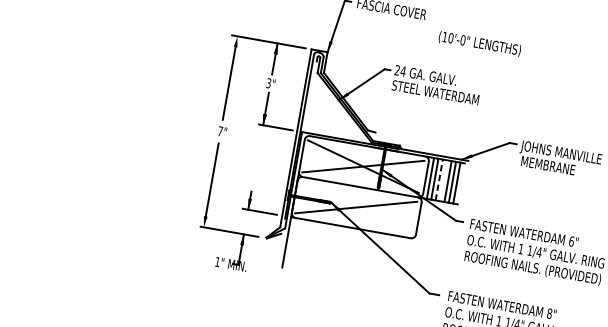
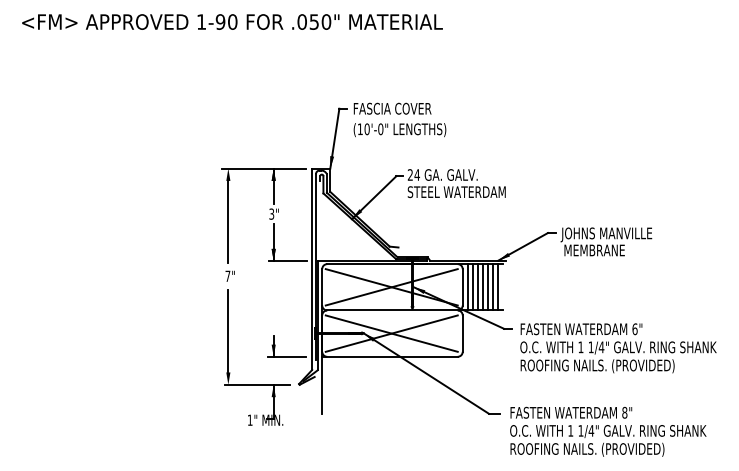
text: (479, 44) -> (399, 130), moved
line: (439, 179) -> (477, 286), dashed -> solid
line: (443, 180) -> (482, 287), added
line: (355, 207) -> (391, 333), added

